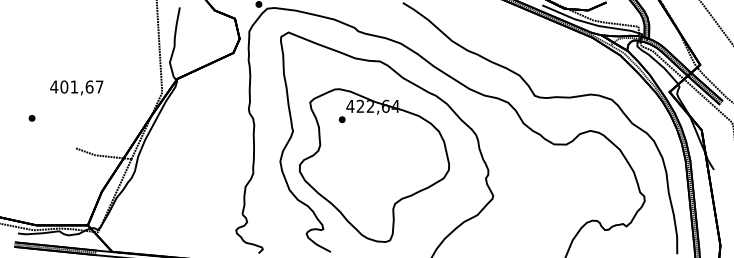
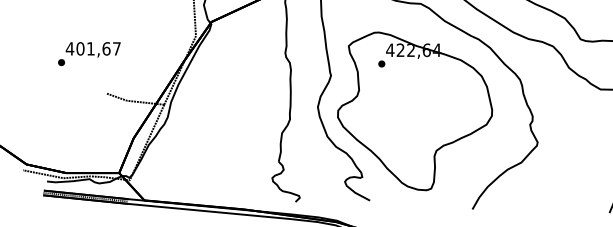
text: (76, 87) -> (93, 49), moved

